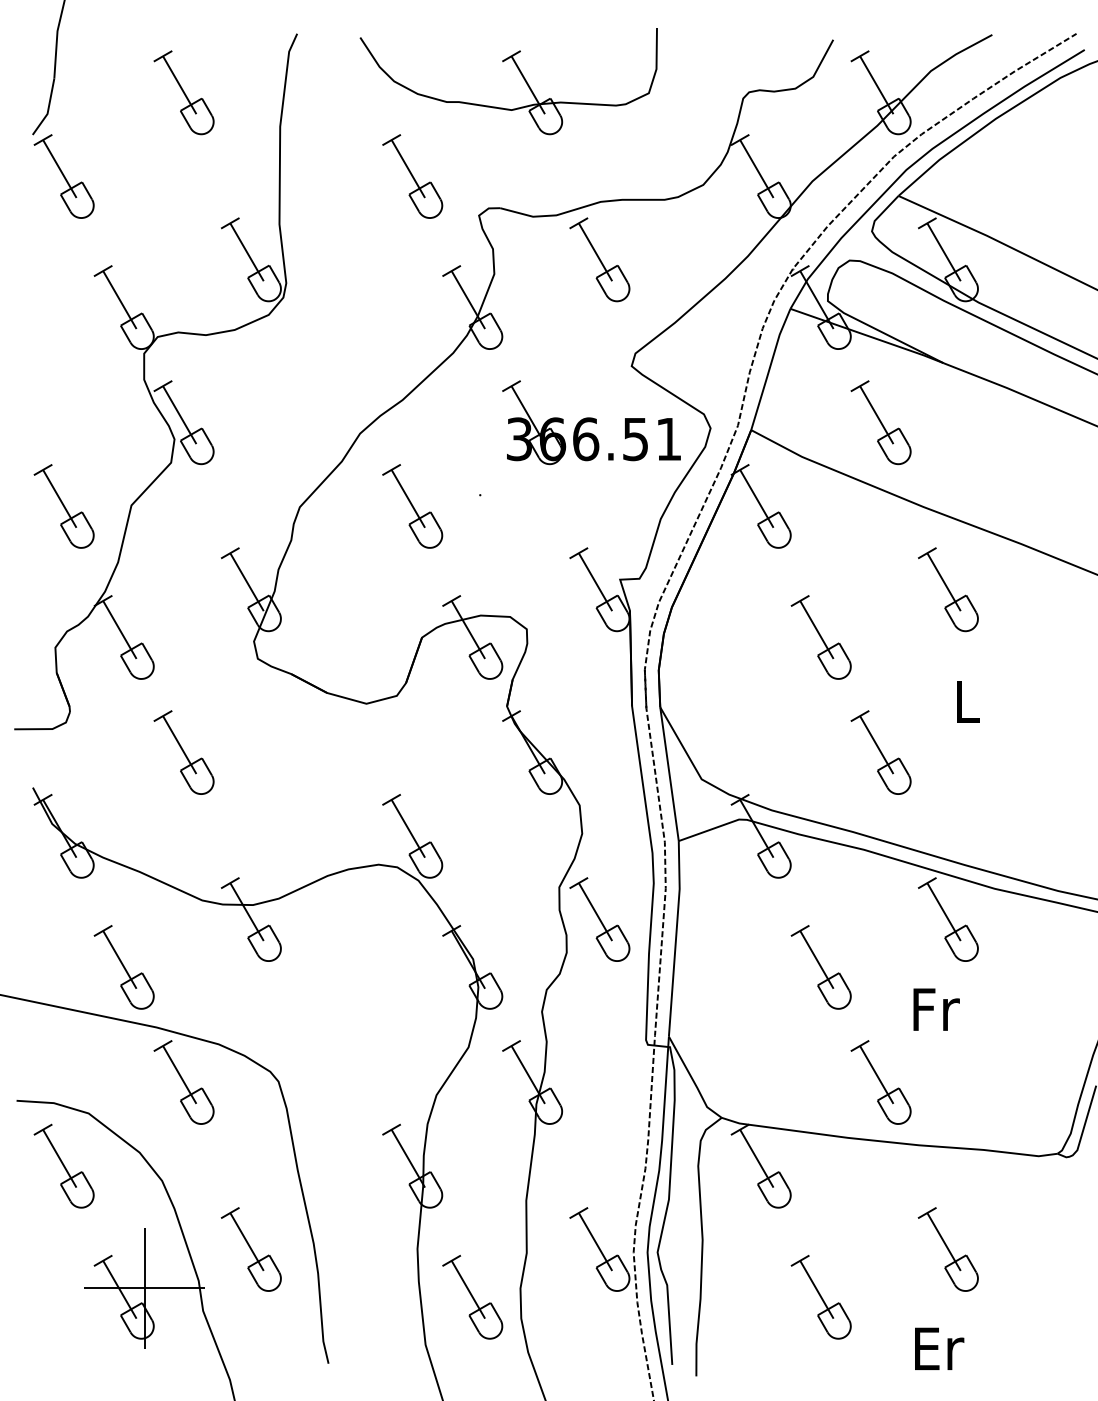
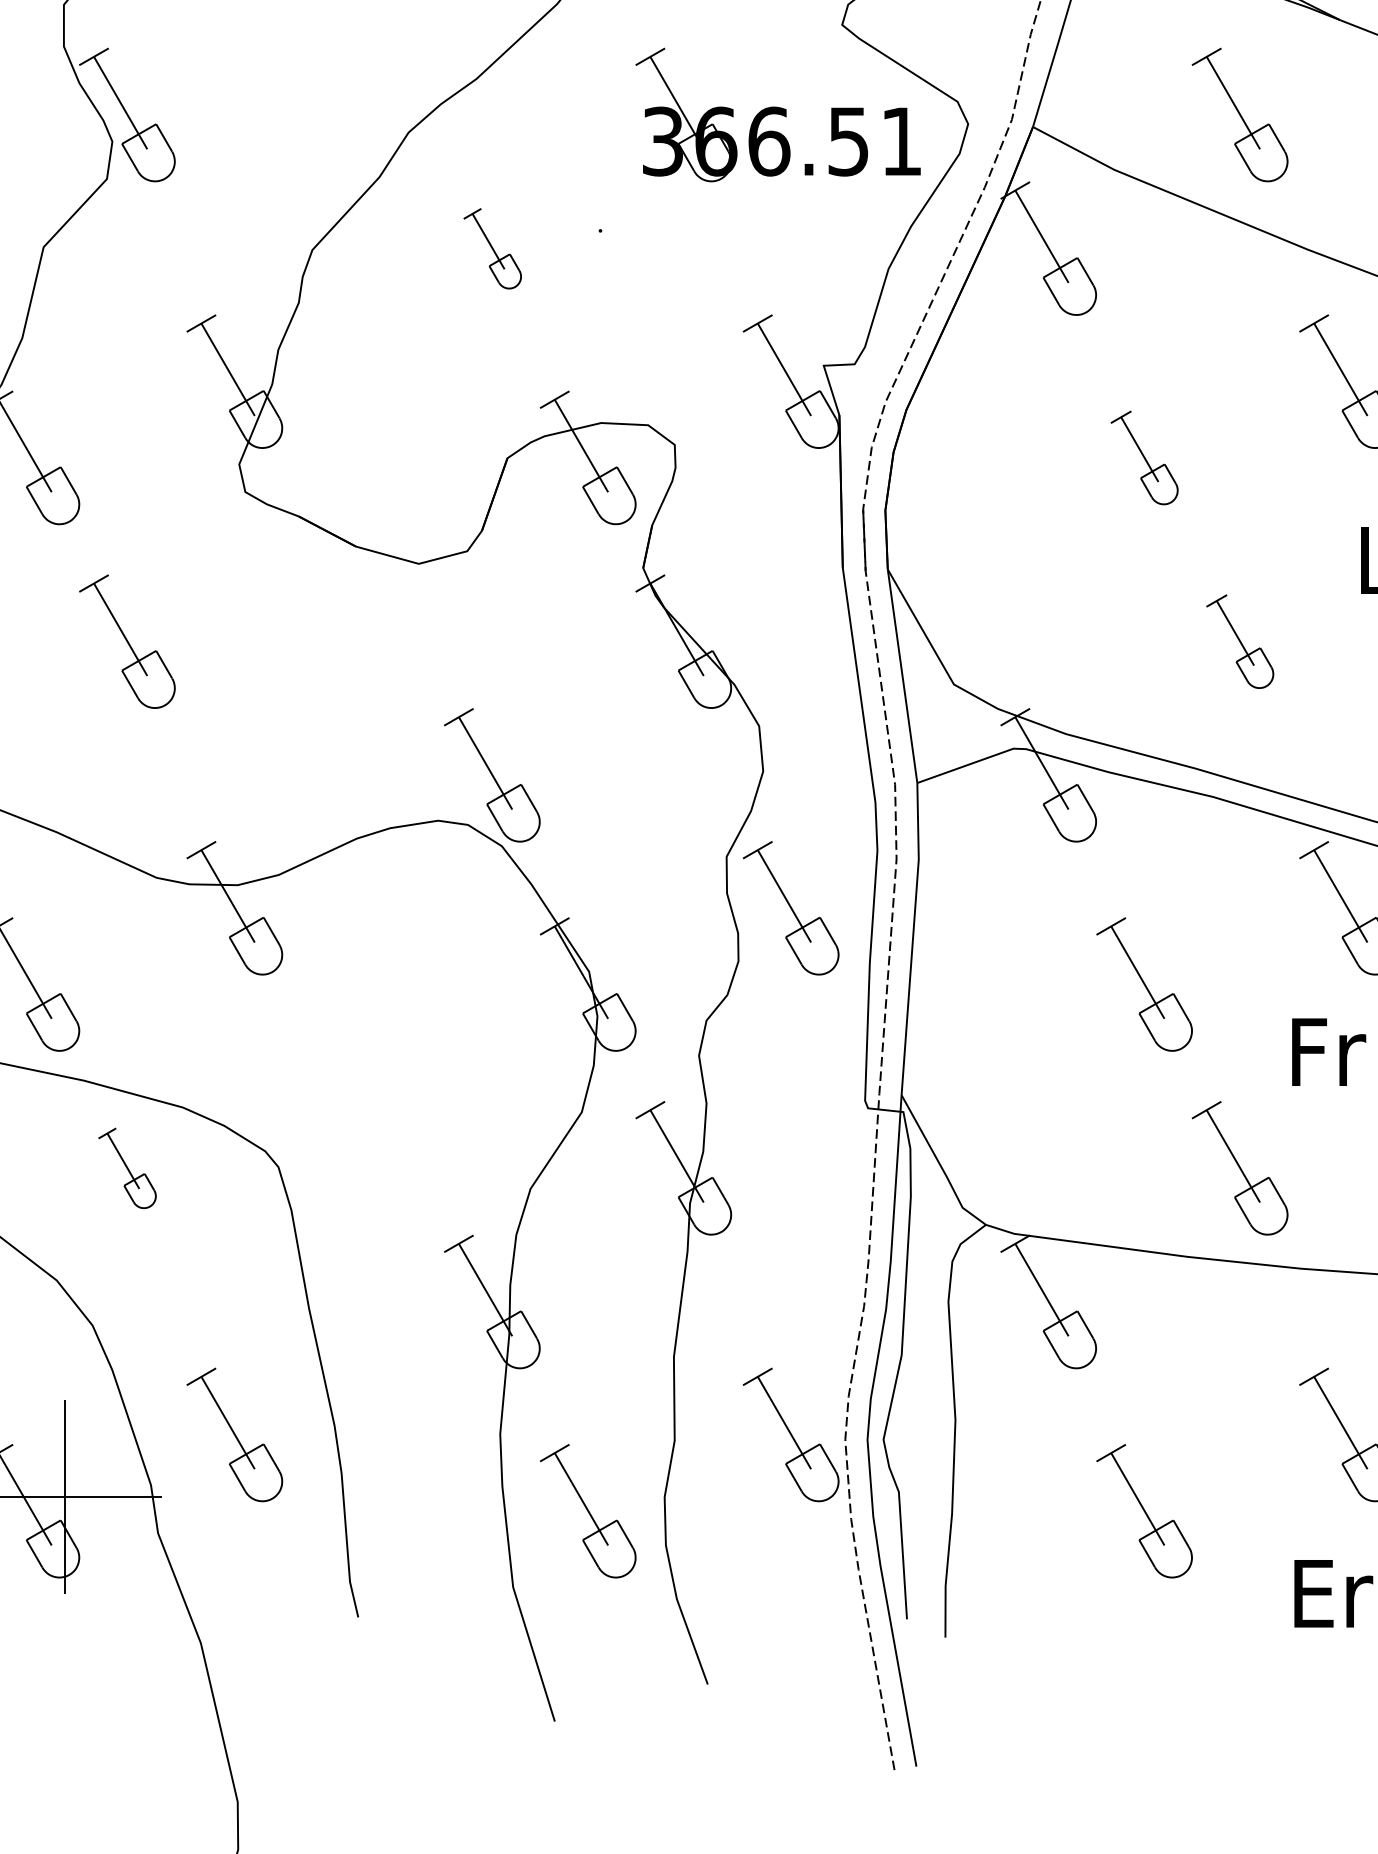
part: (412, 506) -> (492, 248), size x0.6
part: (820, 637) -> (1143, 458), size x0.7
part: (880, 752) -> (1239, 641), size x0.7
part: (183, 1082) -> (126, 1168), size x0.6

